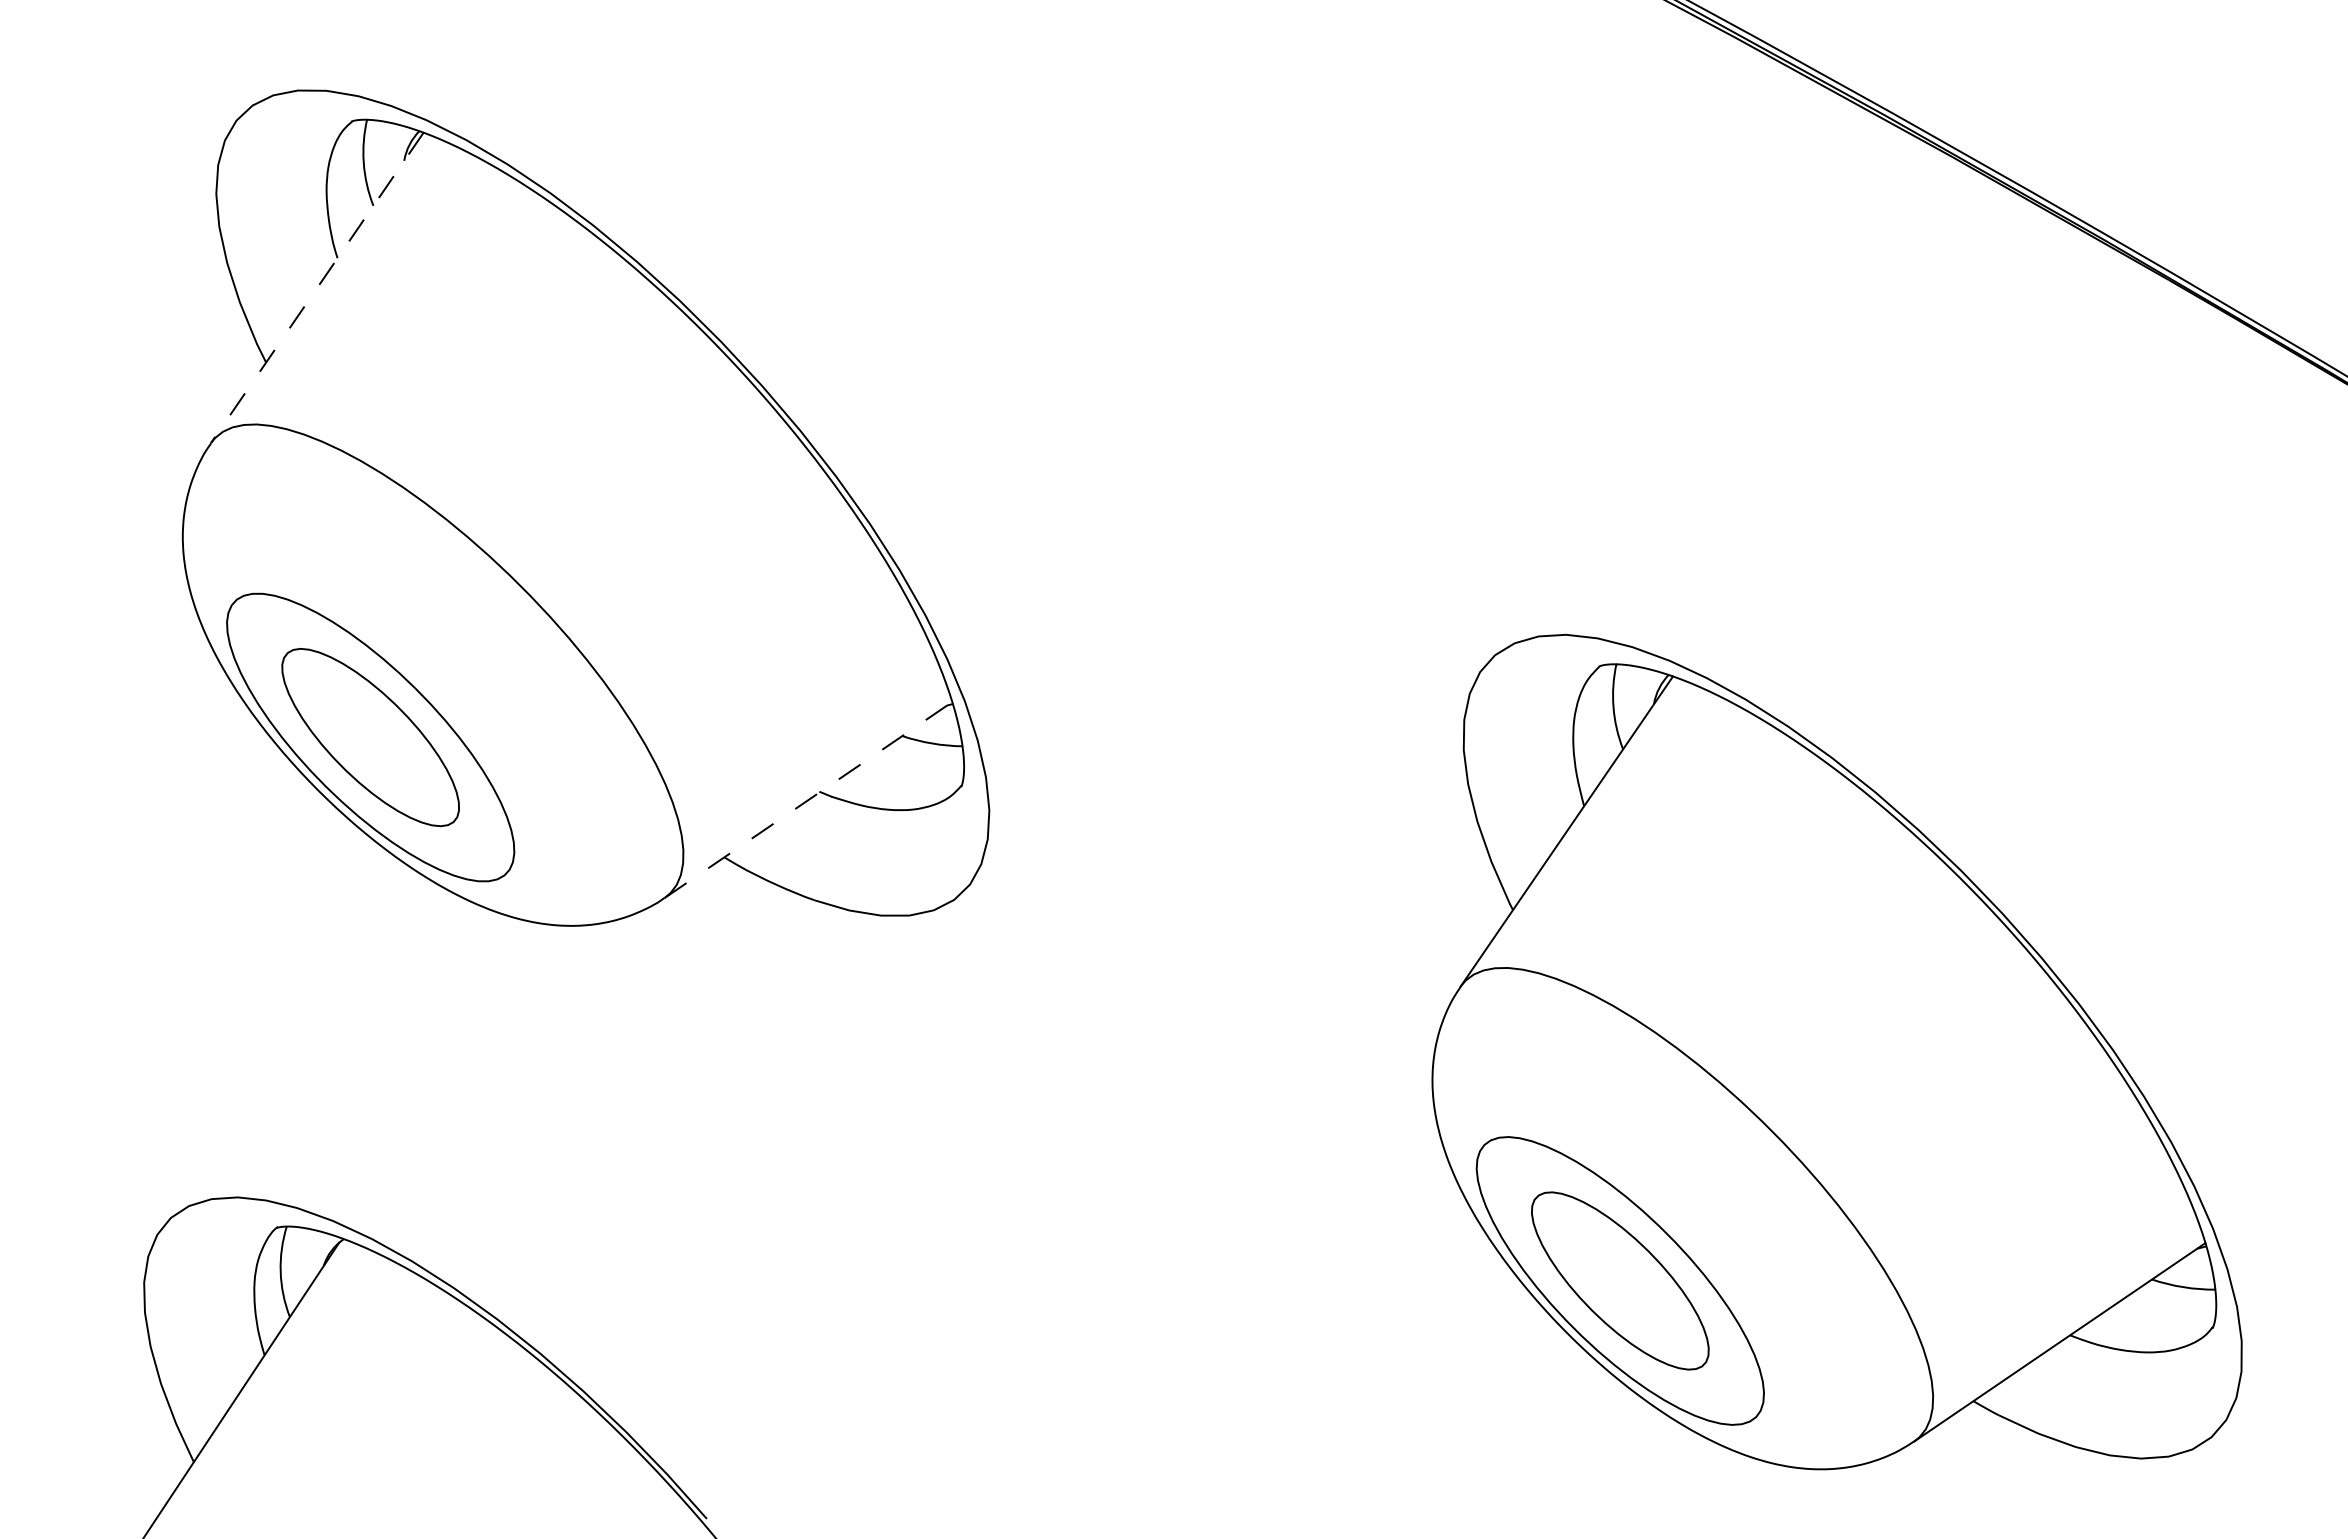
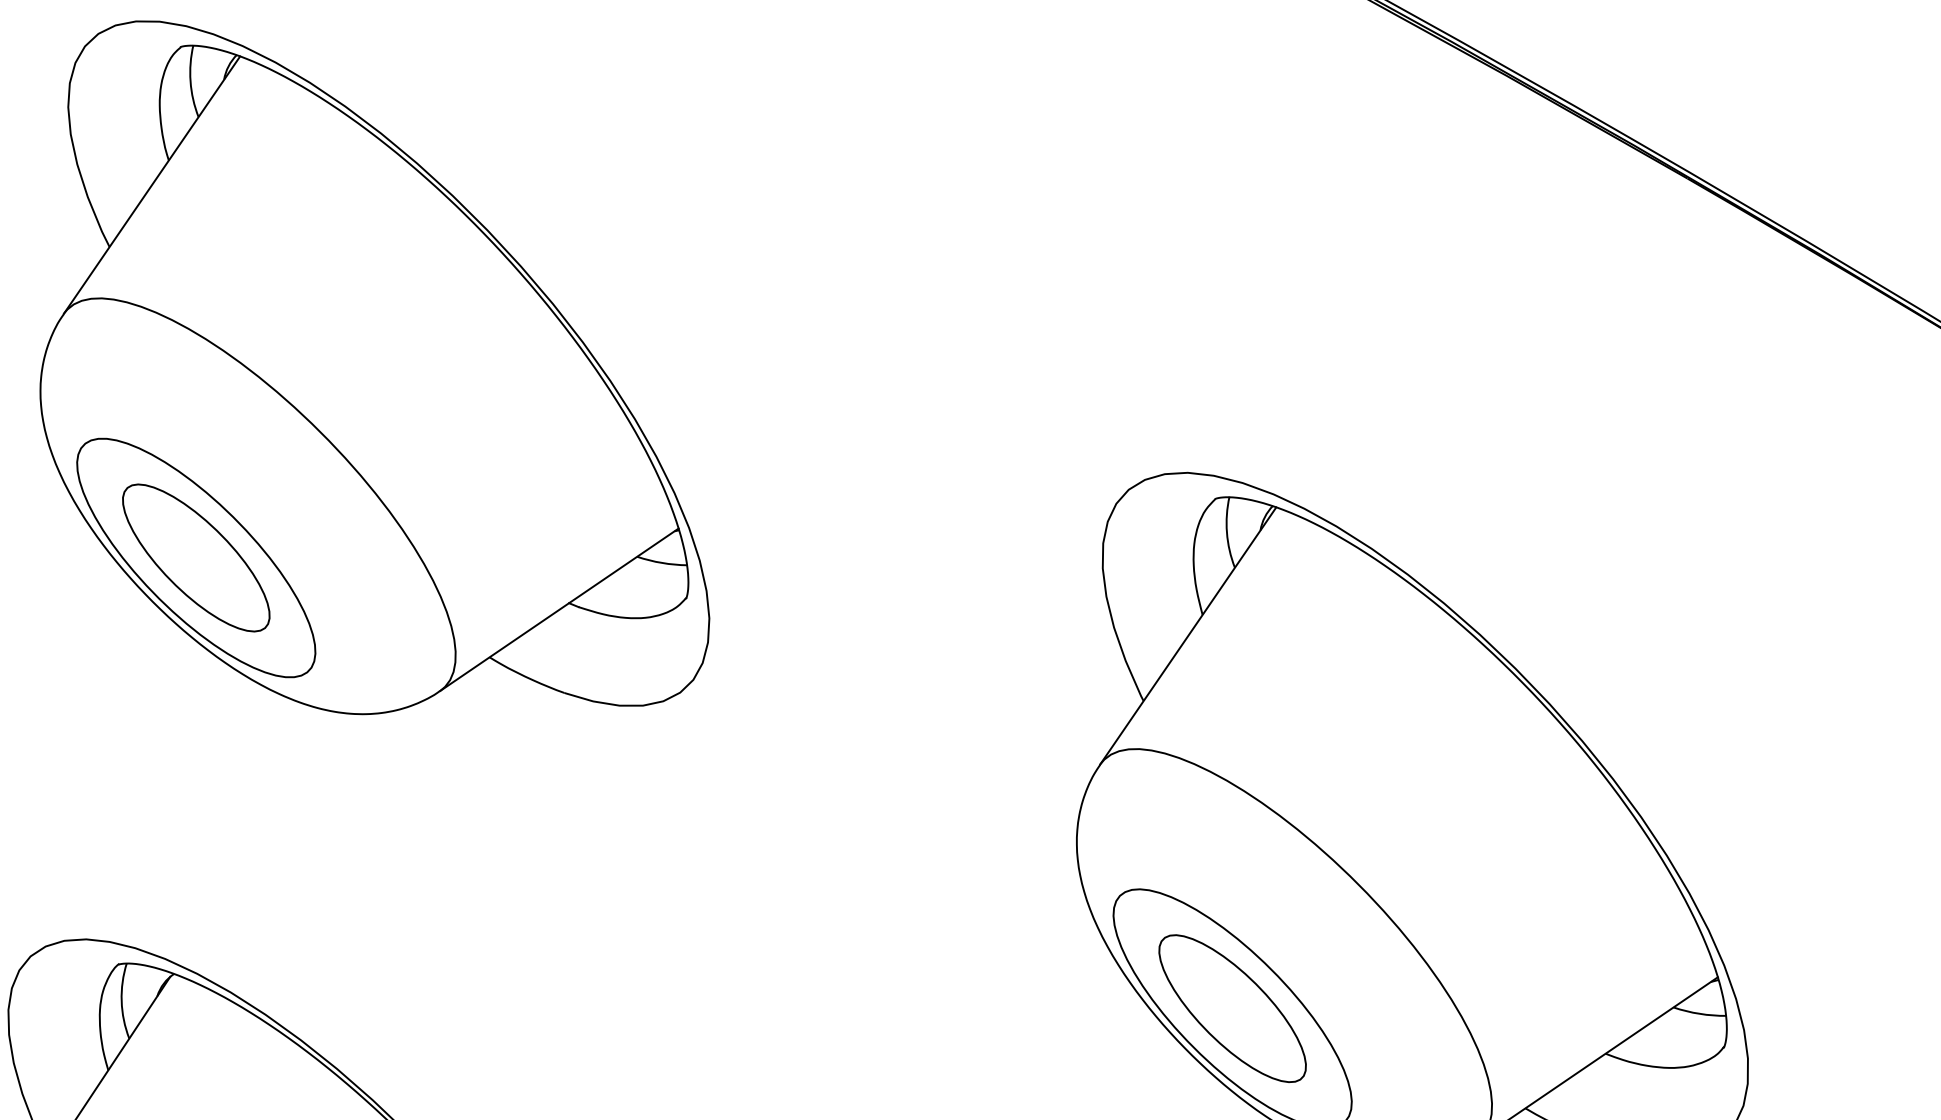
line: (316, 288) -> (151, 185), dashed -> solid
line: (808, 799) -> (559, 609), dashed -> solid

